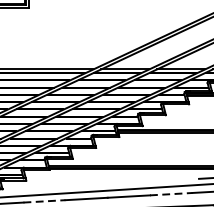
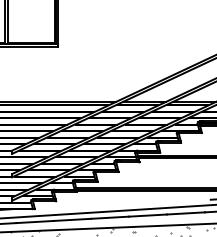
line: (171, 194) -> (186, 213), dashed -> solid
line: (44, 200) -> (72, 219), dashed -> solid

